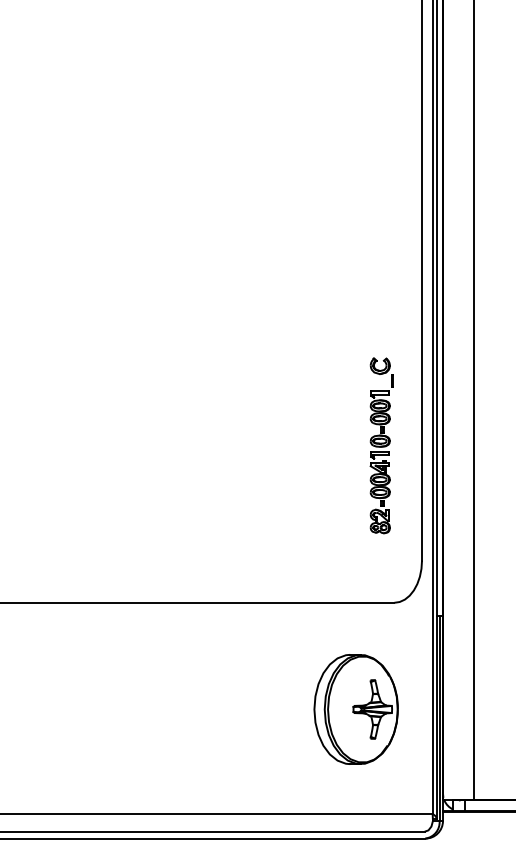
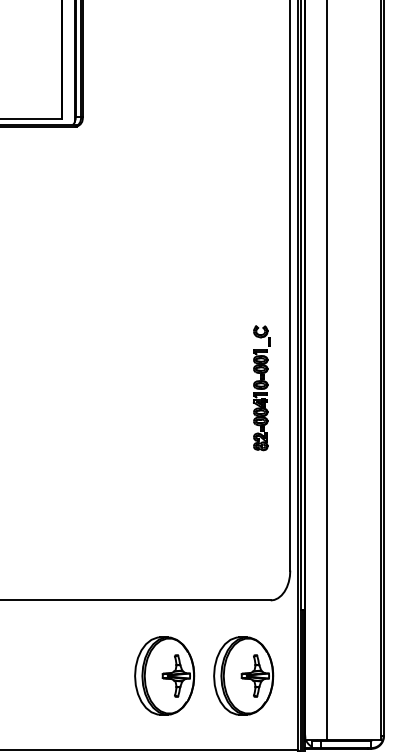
part: (381, 446) -> (261, 388), moved
part: (244, 708) -> (164, 675), added

